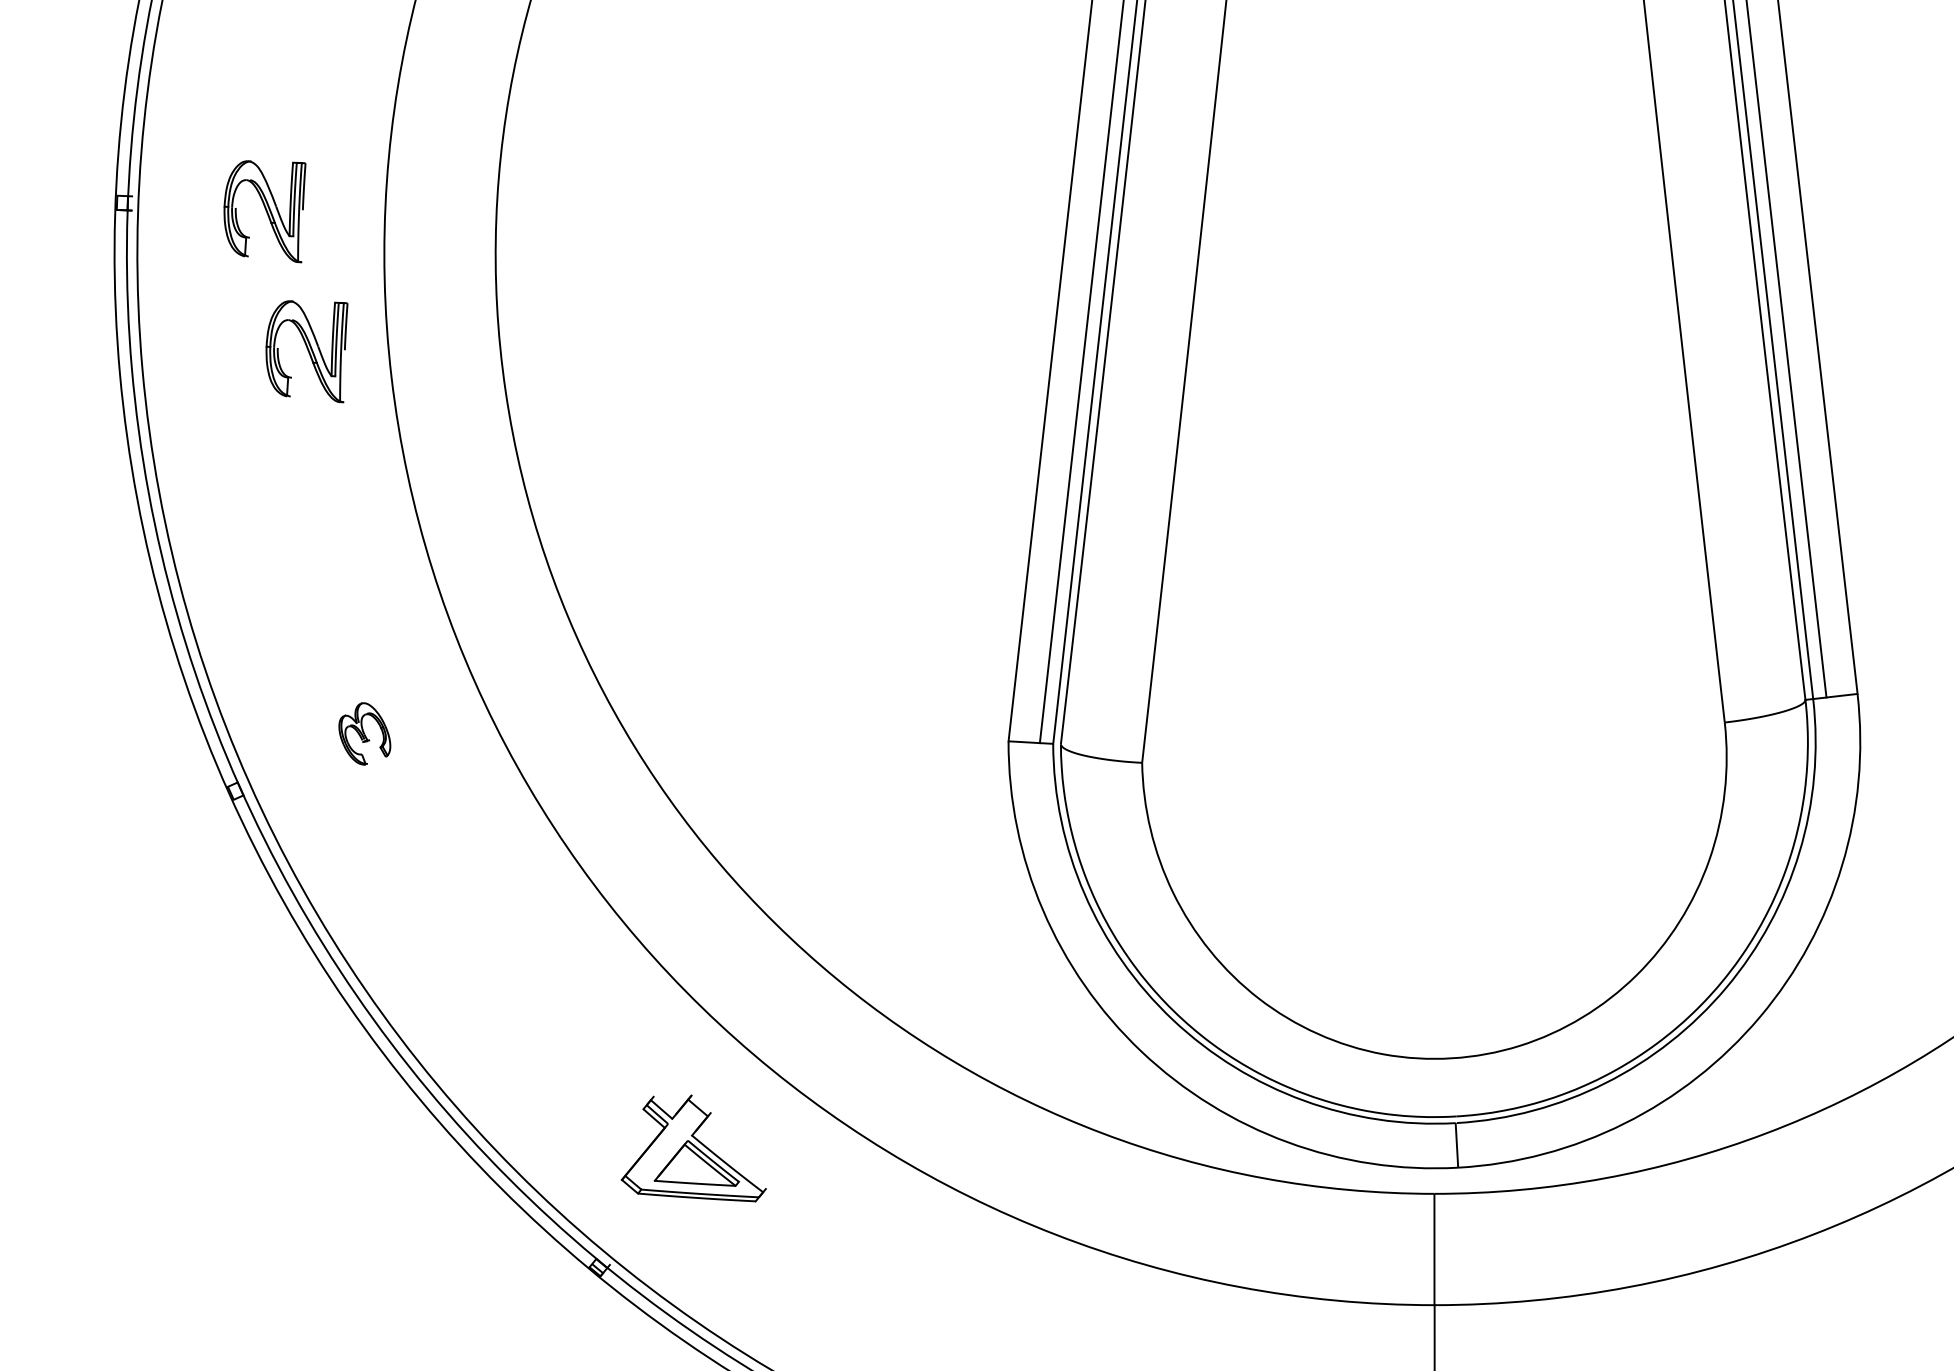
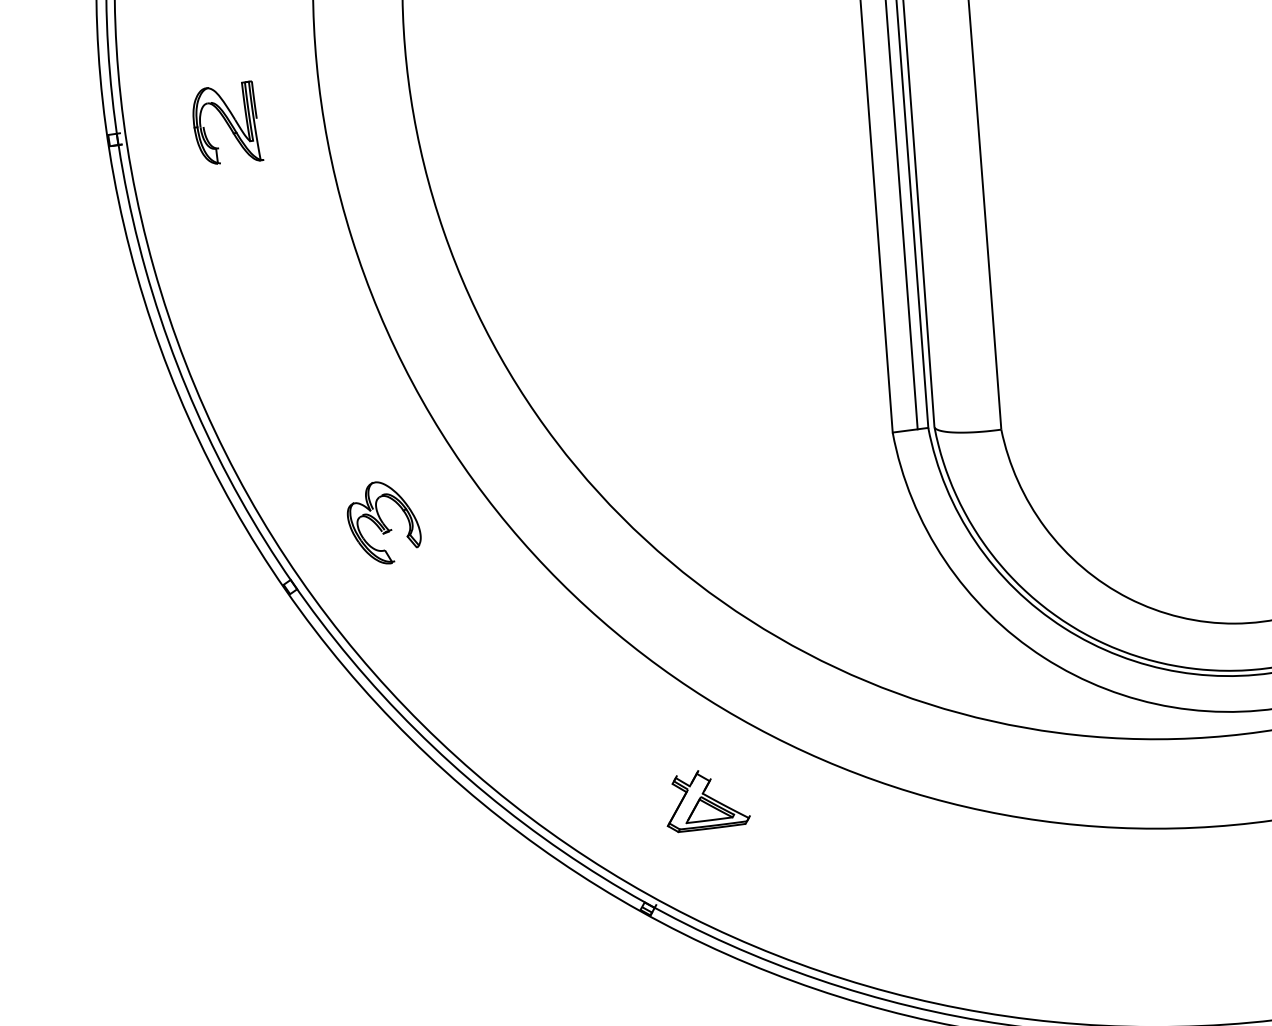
part: (306, 351) -> (280, 229), removed
part: (364, 733) -> (383, 522), size x1.67
part: (693, 1148) -> (704, 800), size x0.71

